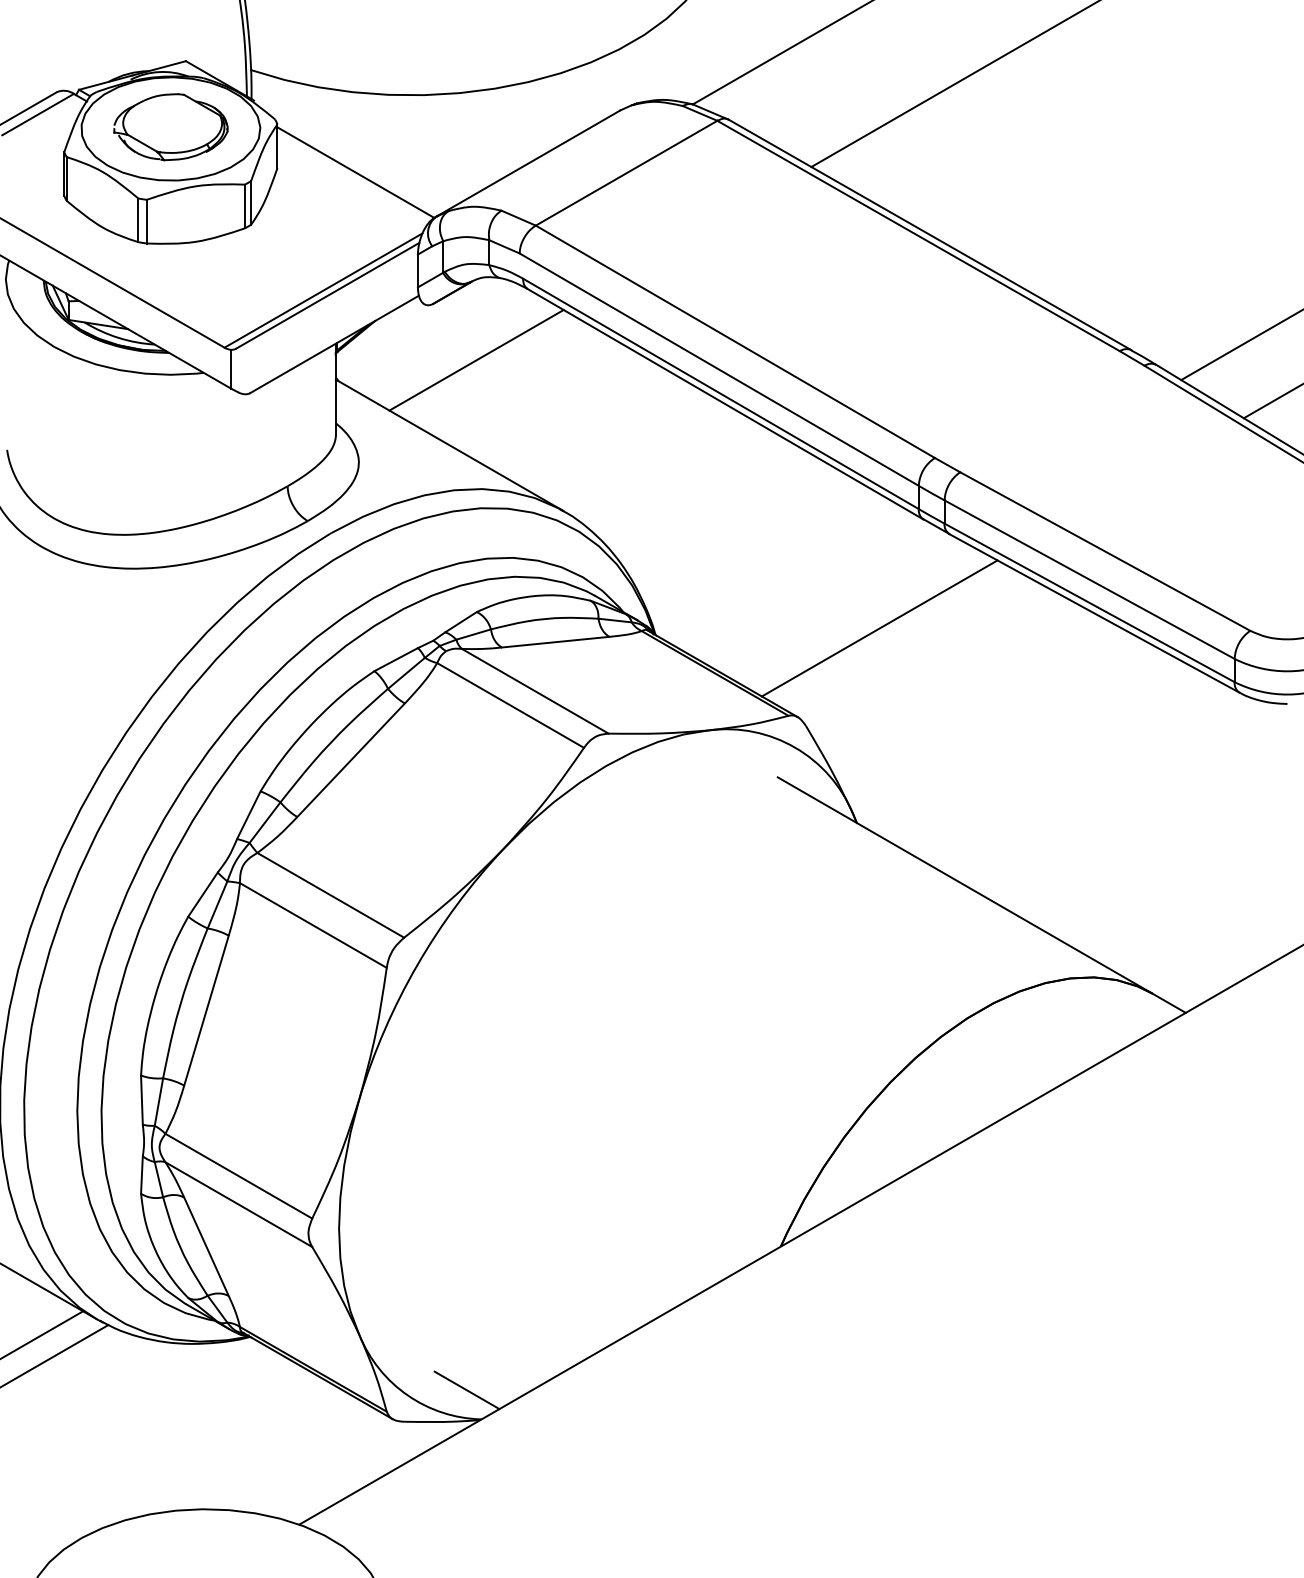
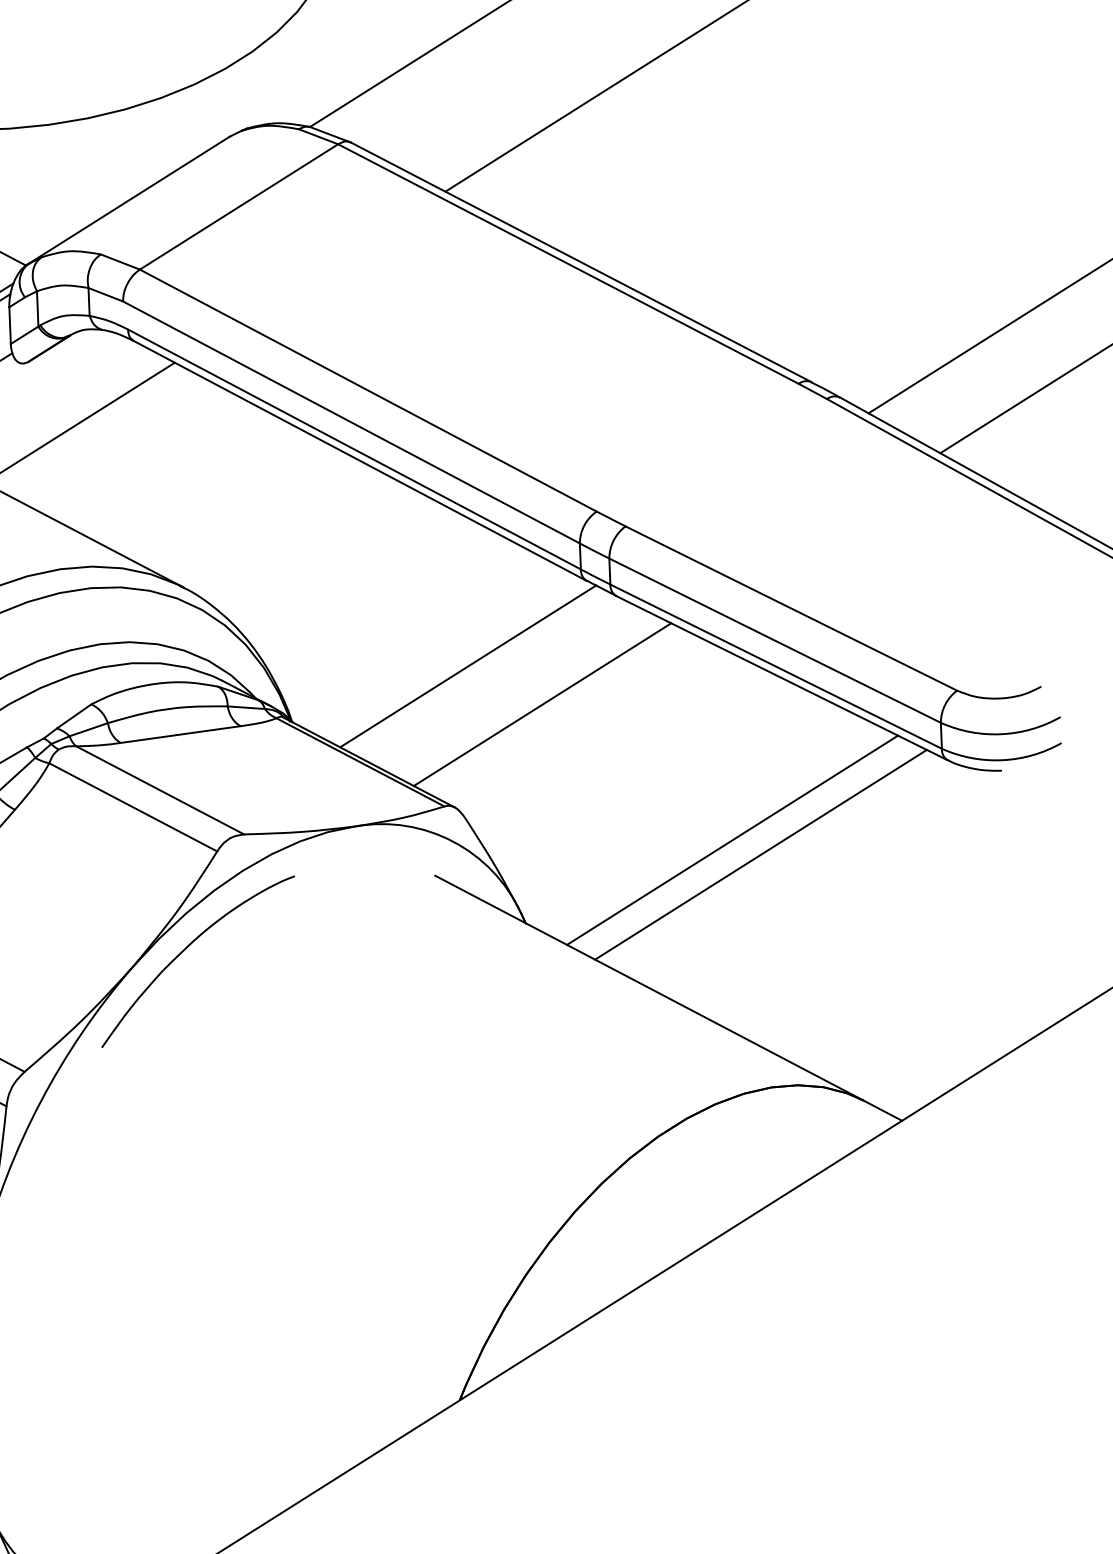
line: (814, 591) -> (467, 666), added
line: (1043, 755) -> (731, 839), added
line: (1069, 769) -> (761, 853), added
part: (552, 834) -> (185, 949), added

